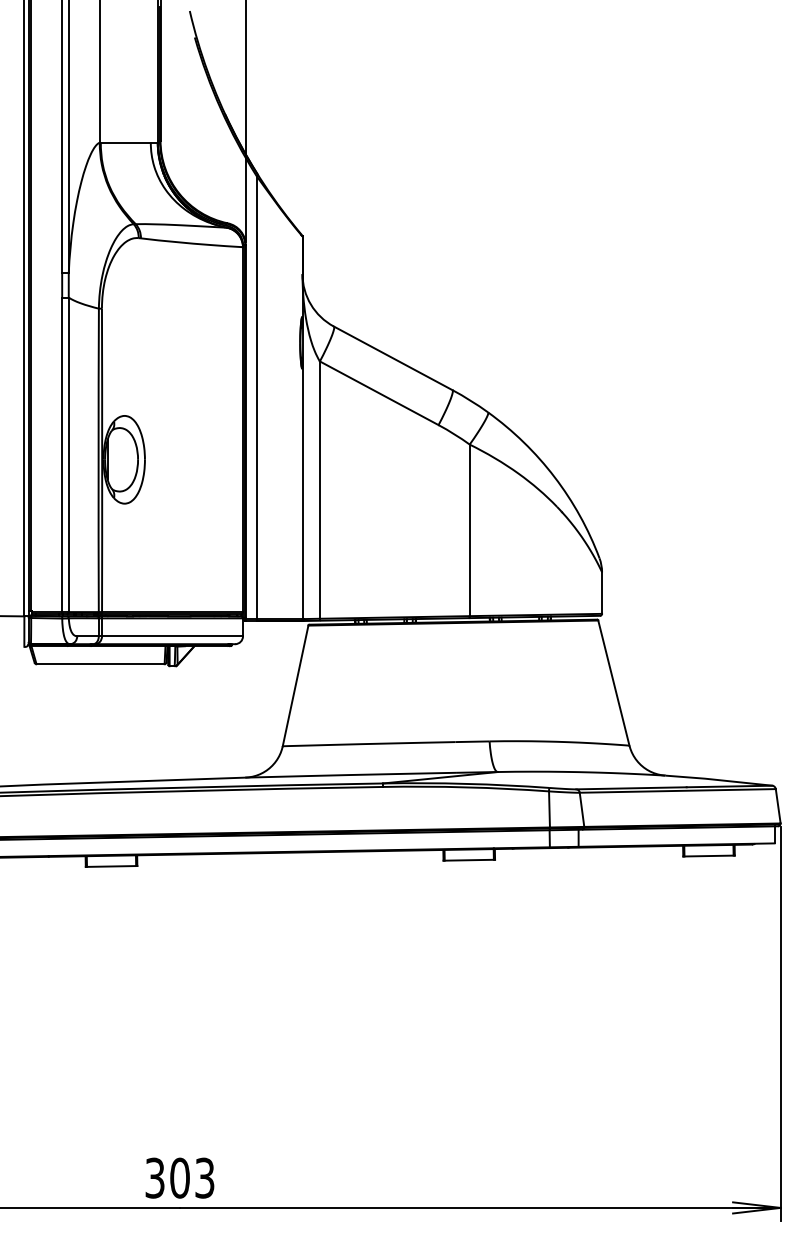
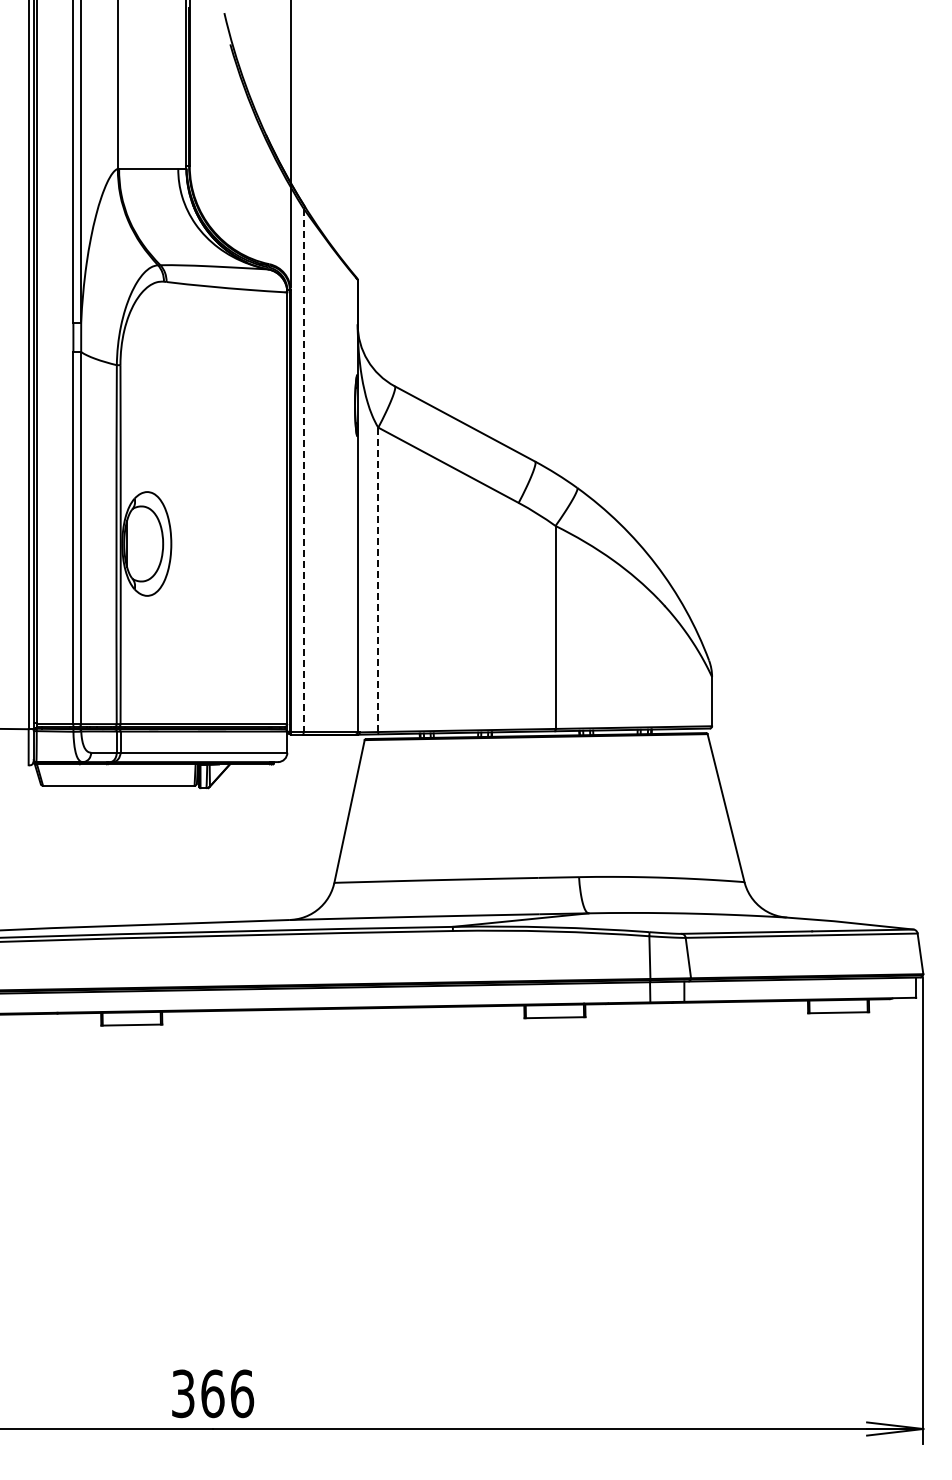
line: (256, 397) -> (303, 470), solid -> dashed
line: (320, 490) -> (378, 580), solid -> dashed
text: (192, 1177) -> (227, 1393), 303 -> 366

